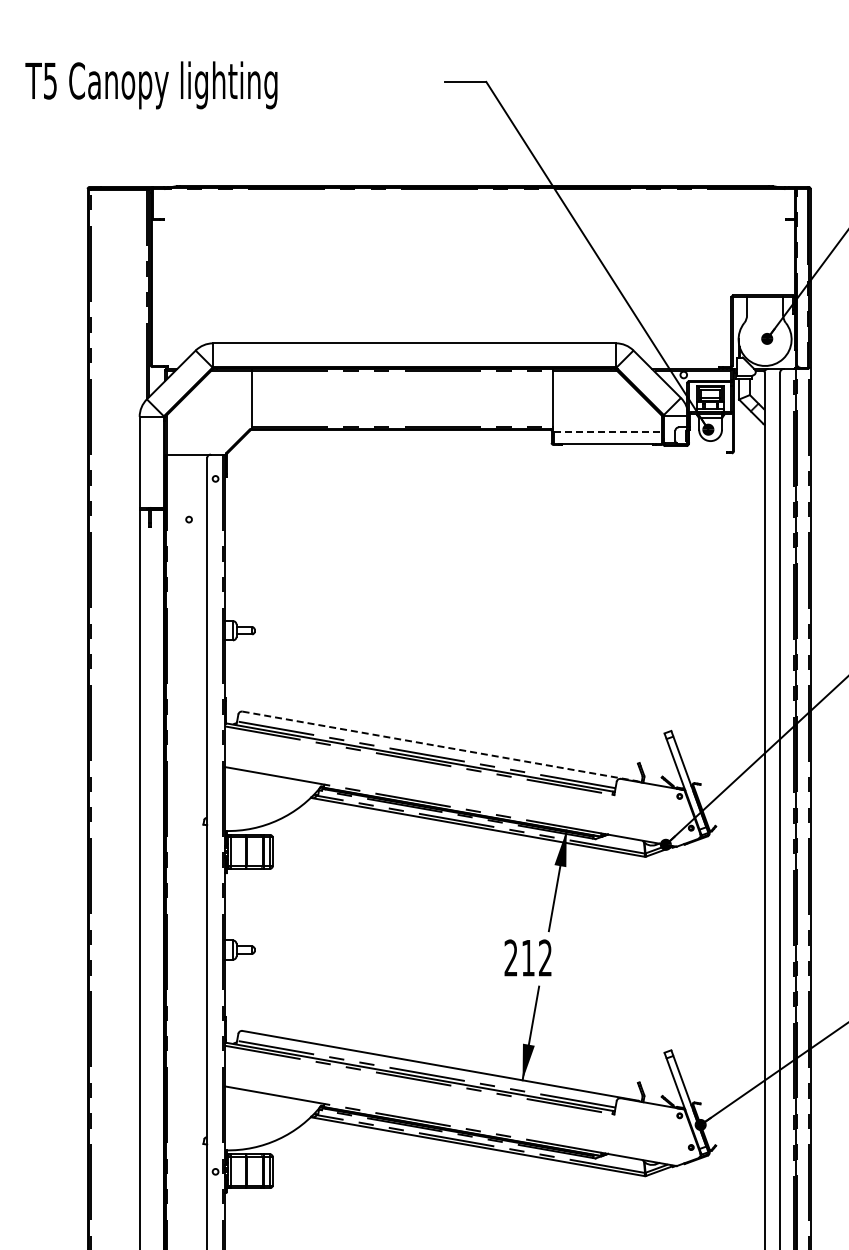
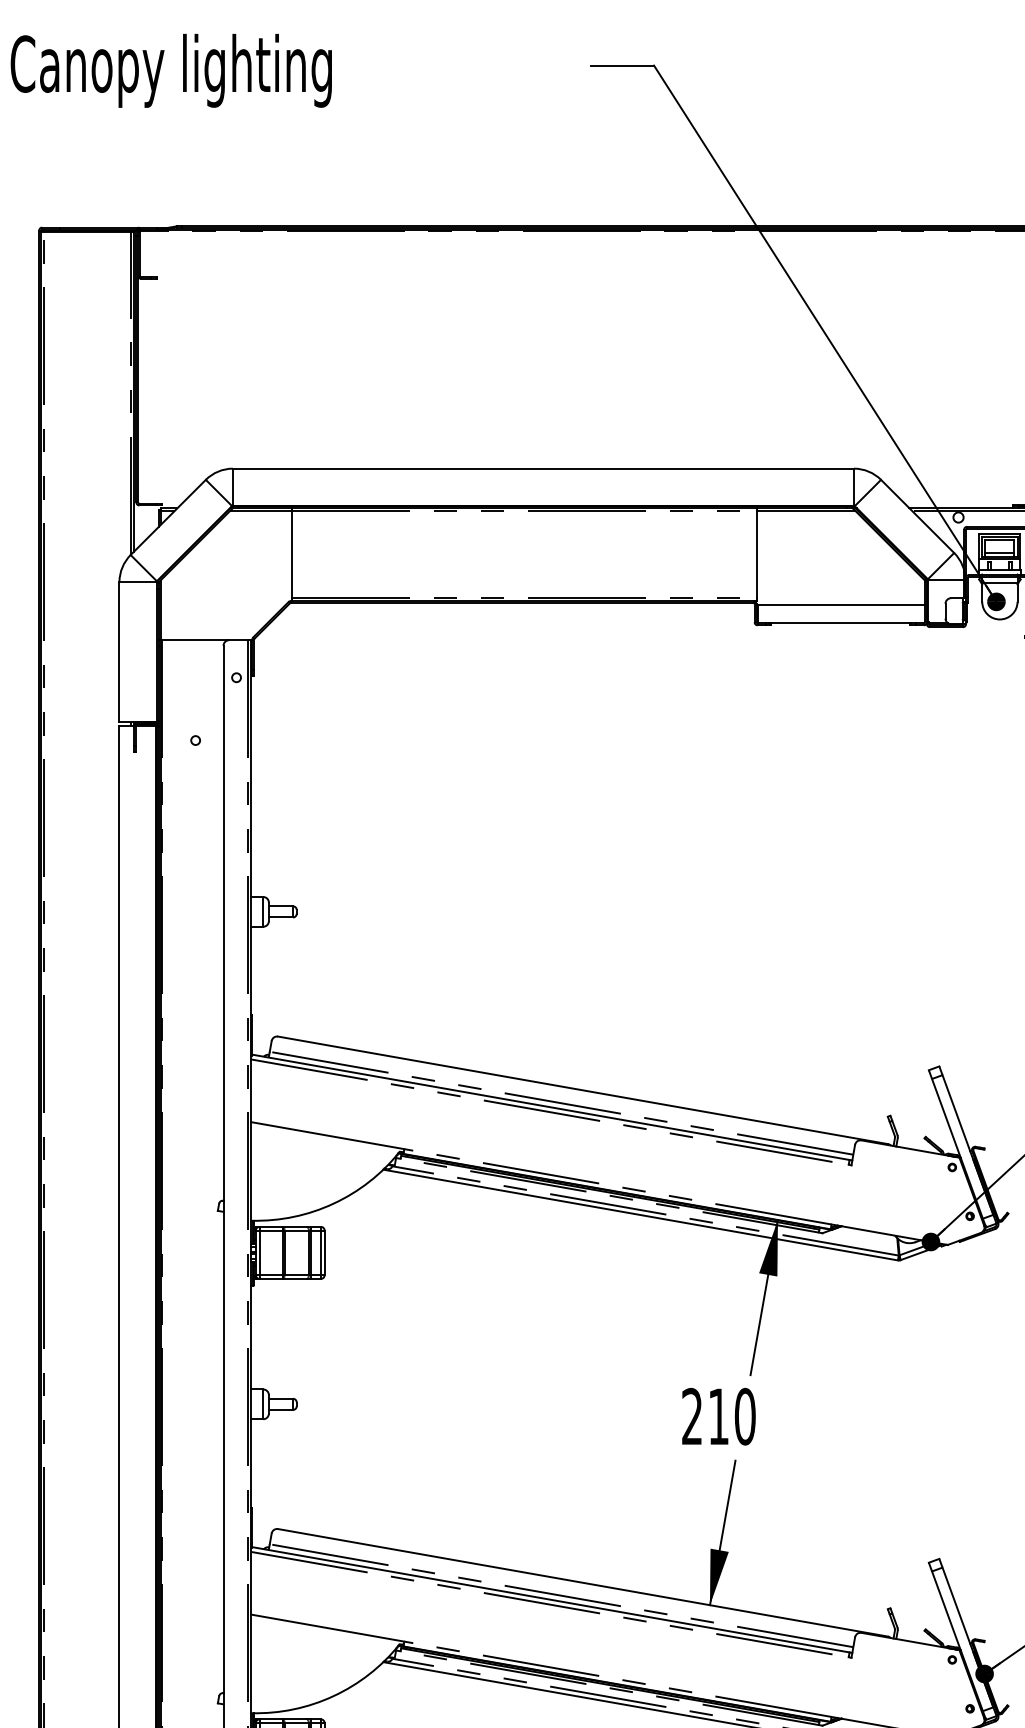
line: (608, 431) -> (842, 604), dashed -> solid
line: (440, 746) -> (583, 1090), dashed -> solid
text: (545, 957) -> (745, 1415), 212 -> 210

